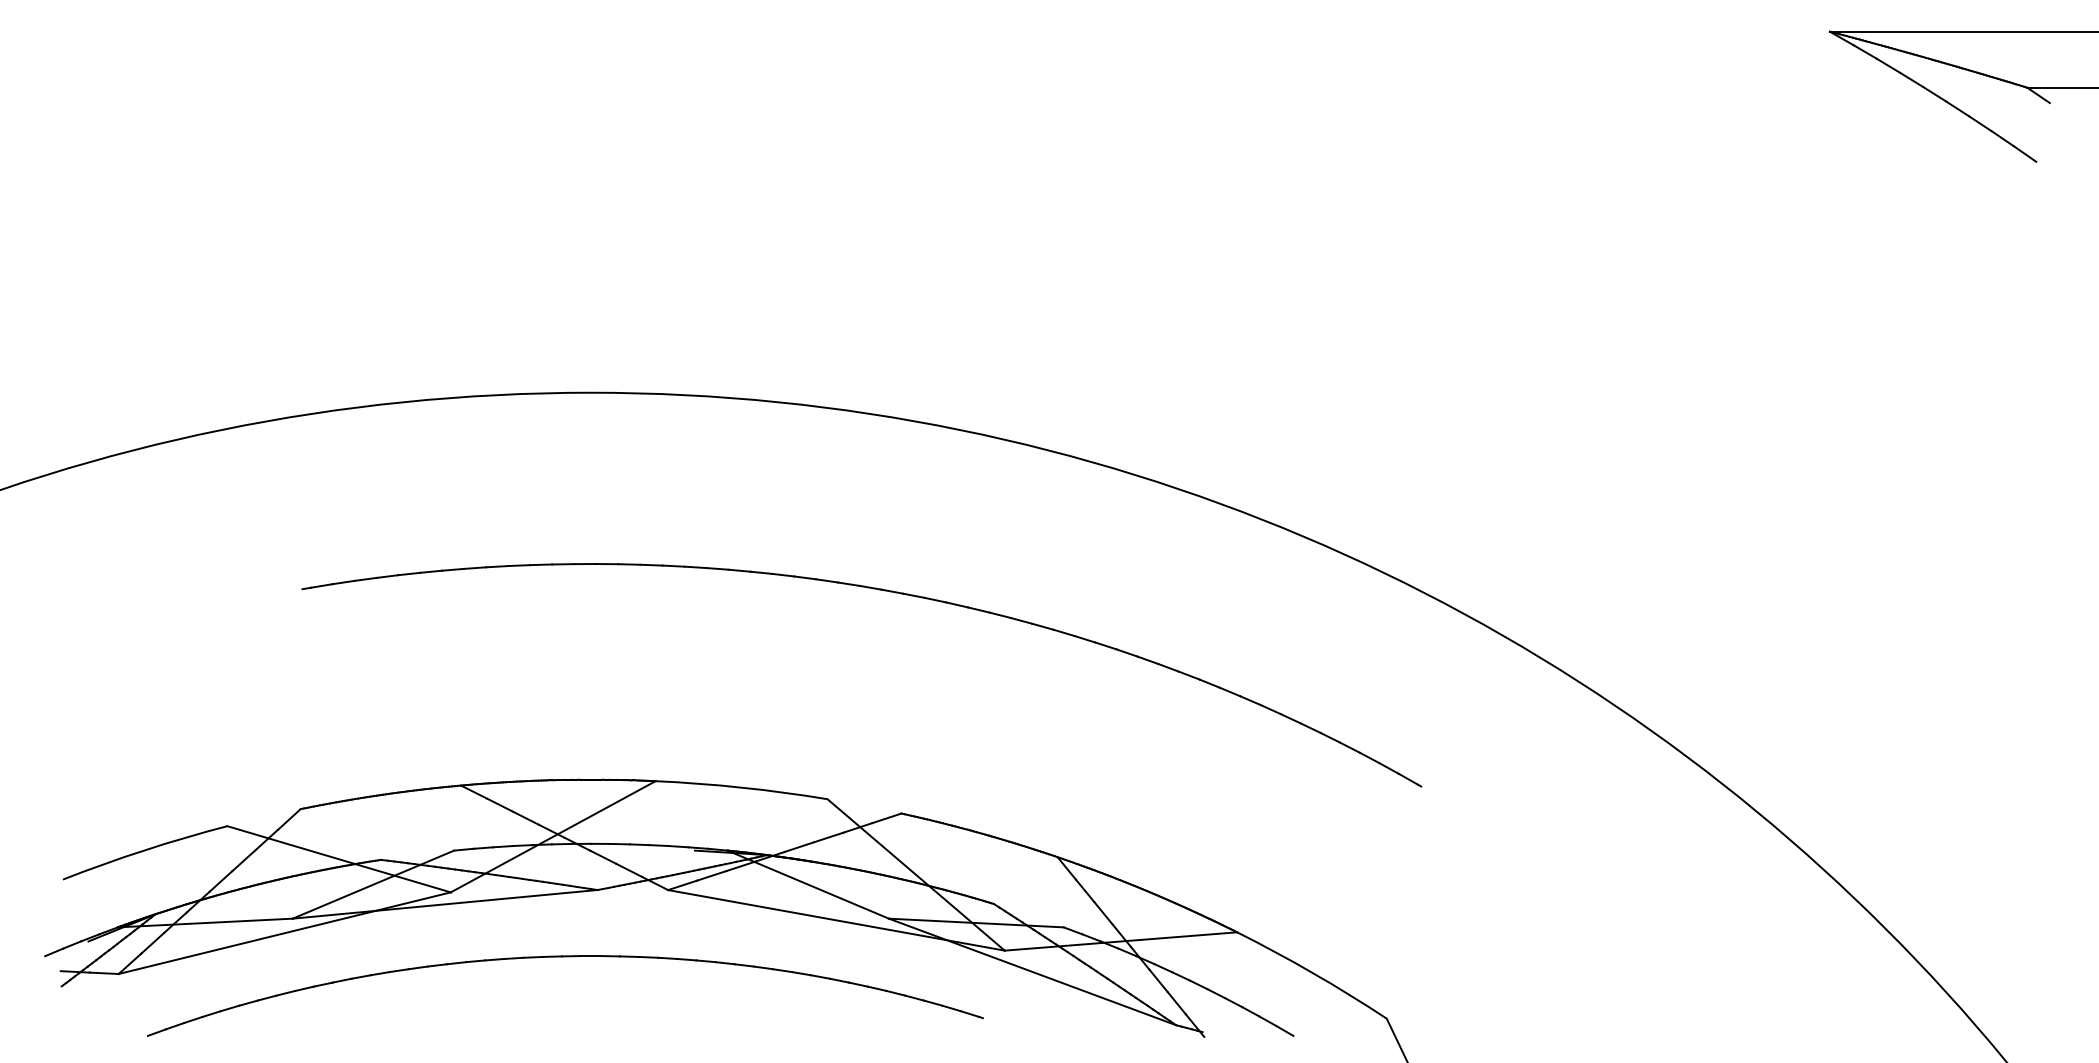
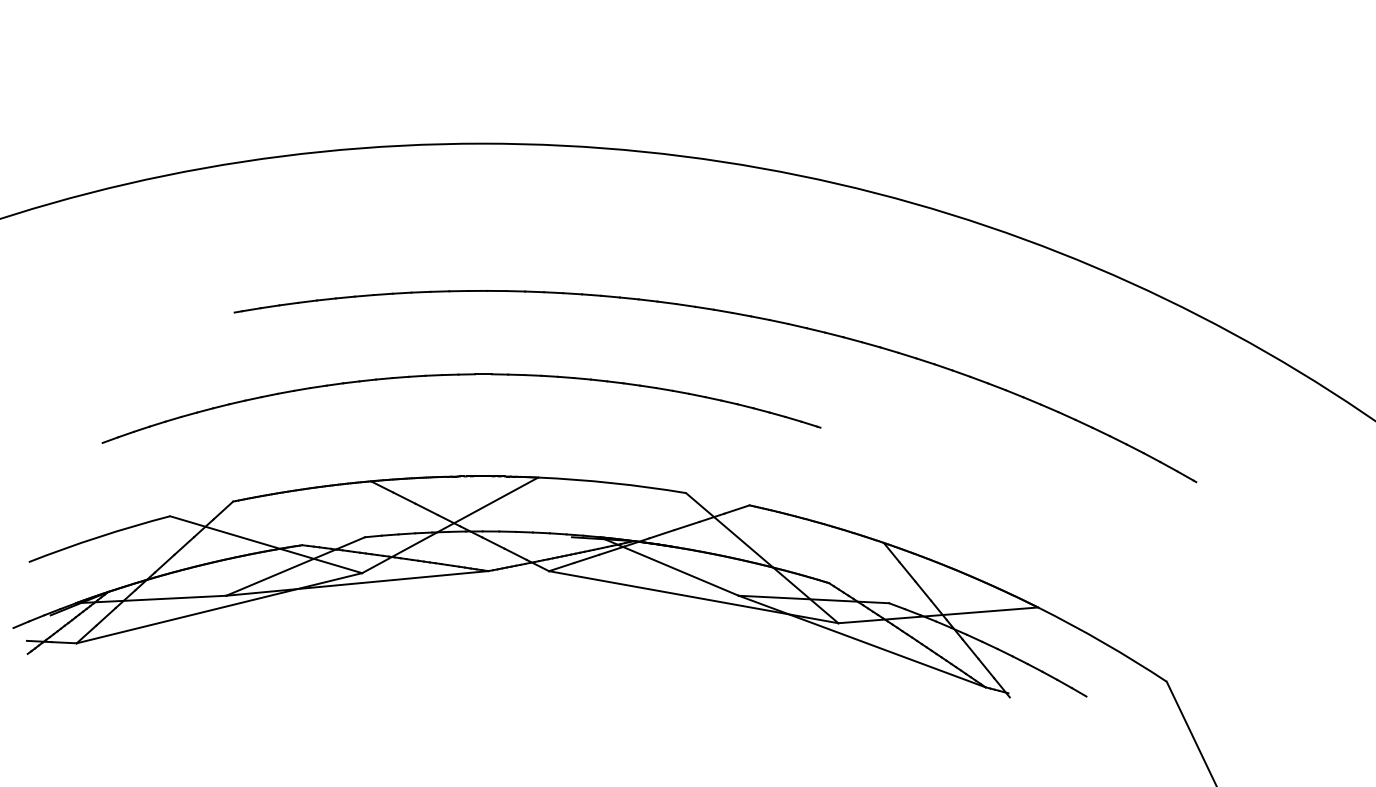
part: (564, 957) -> (460, 375), moved

